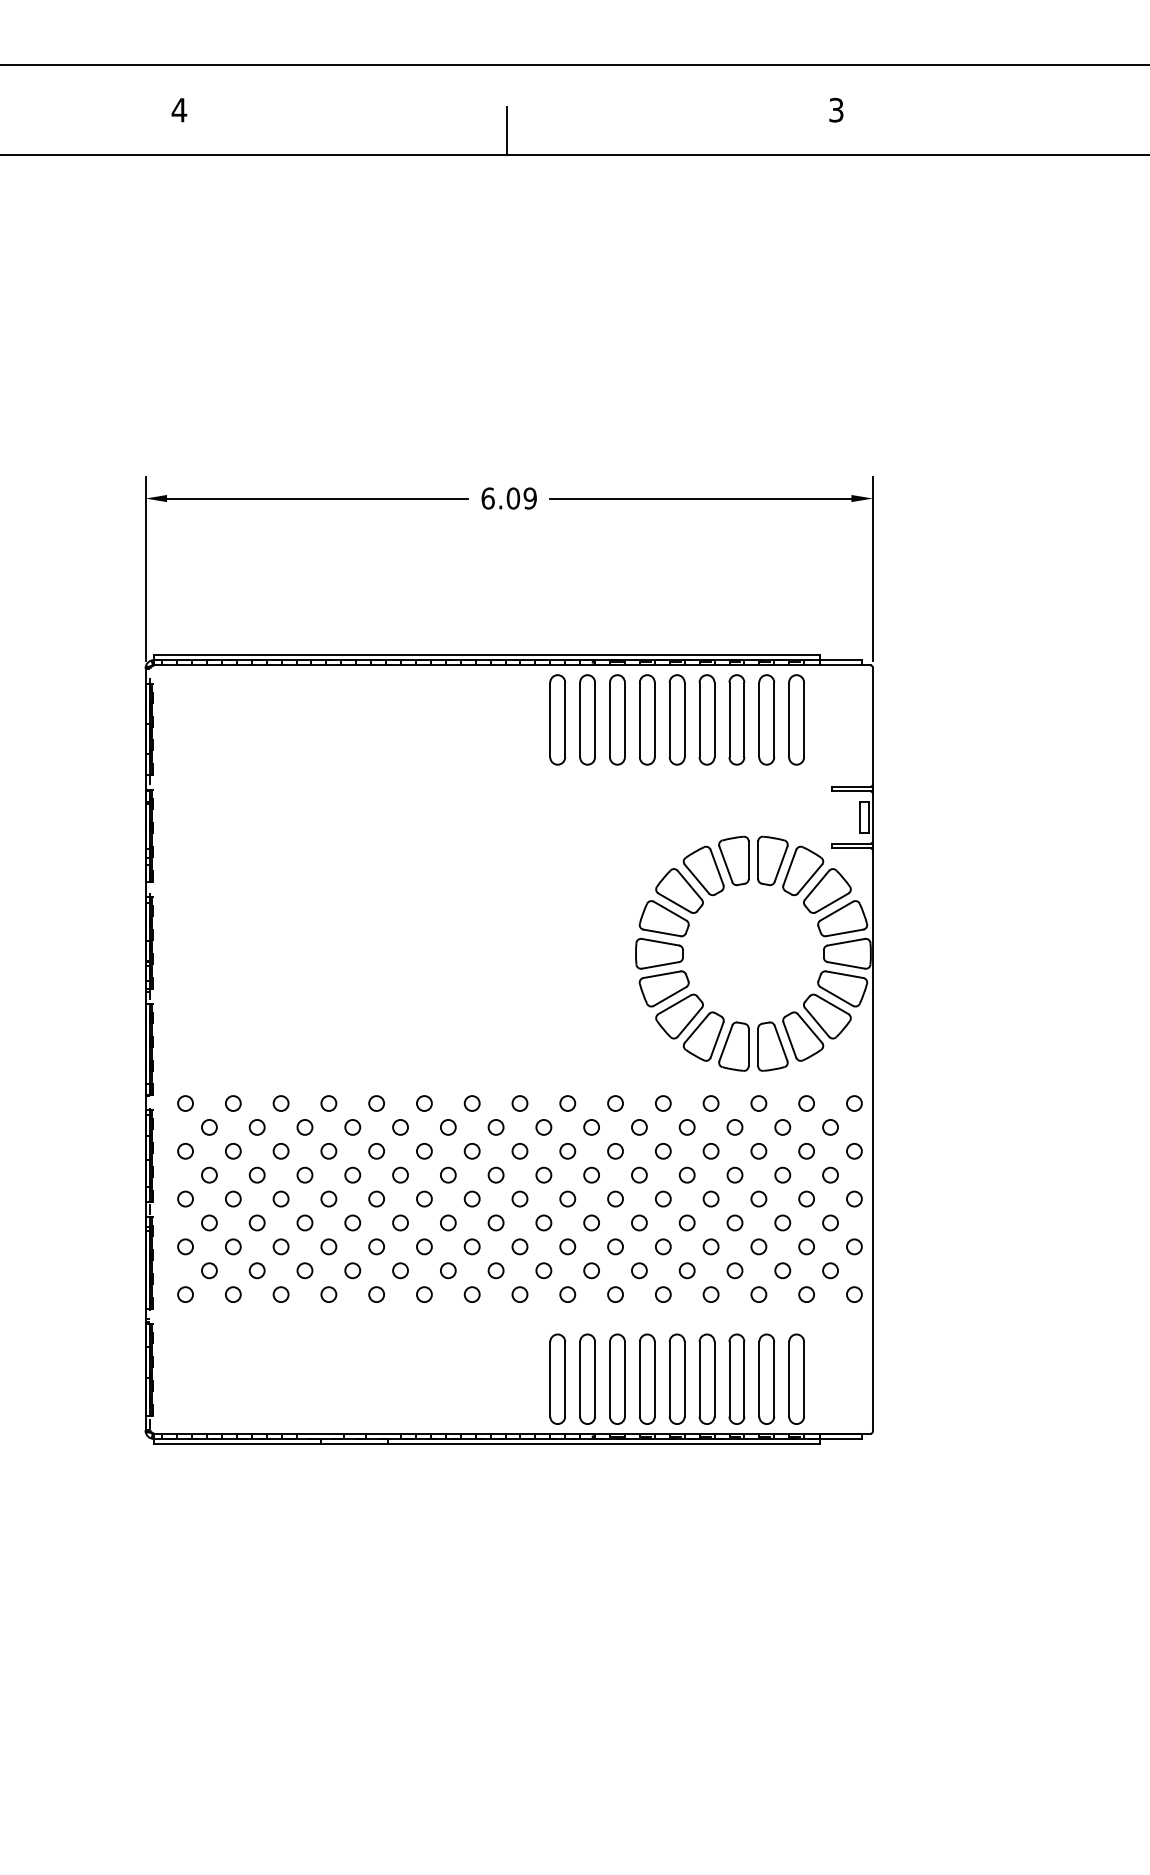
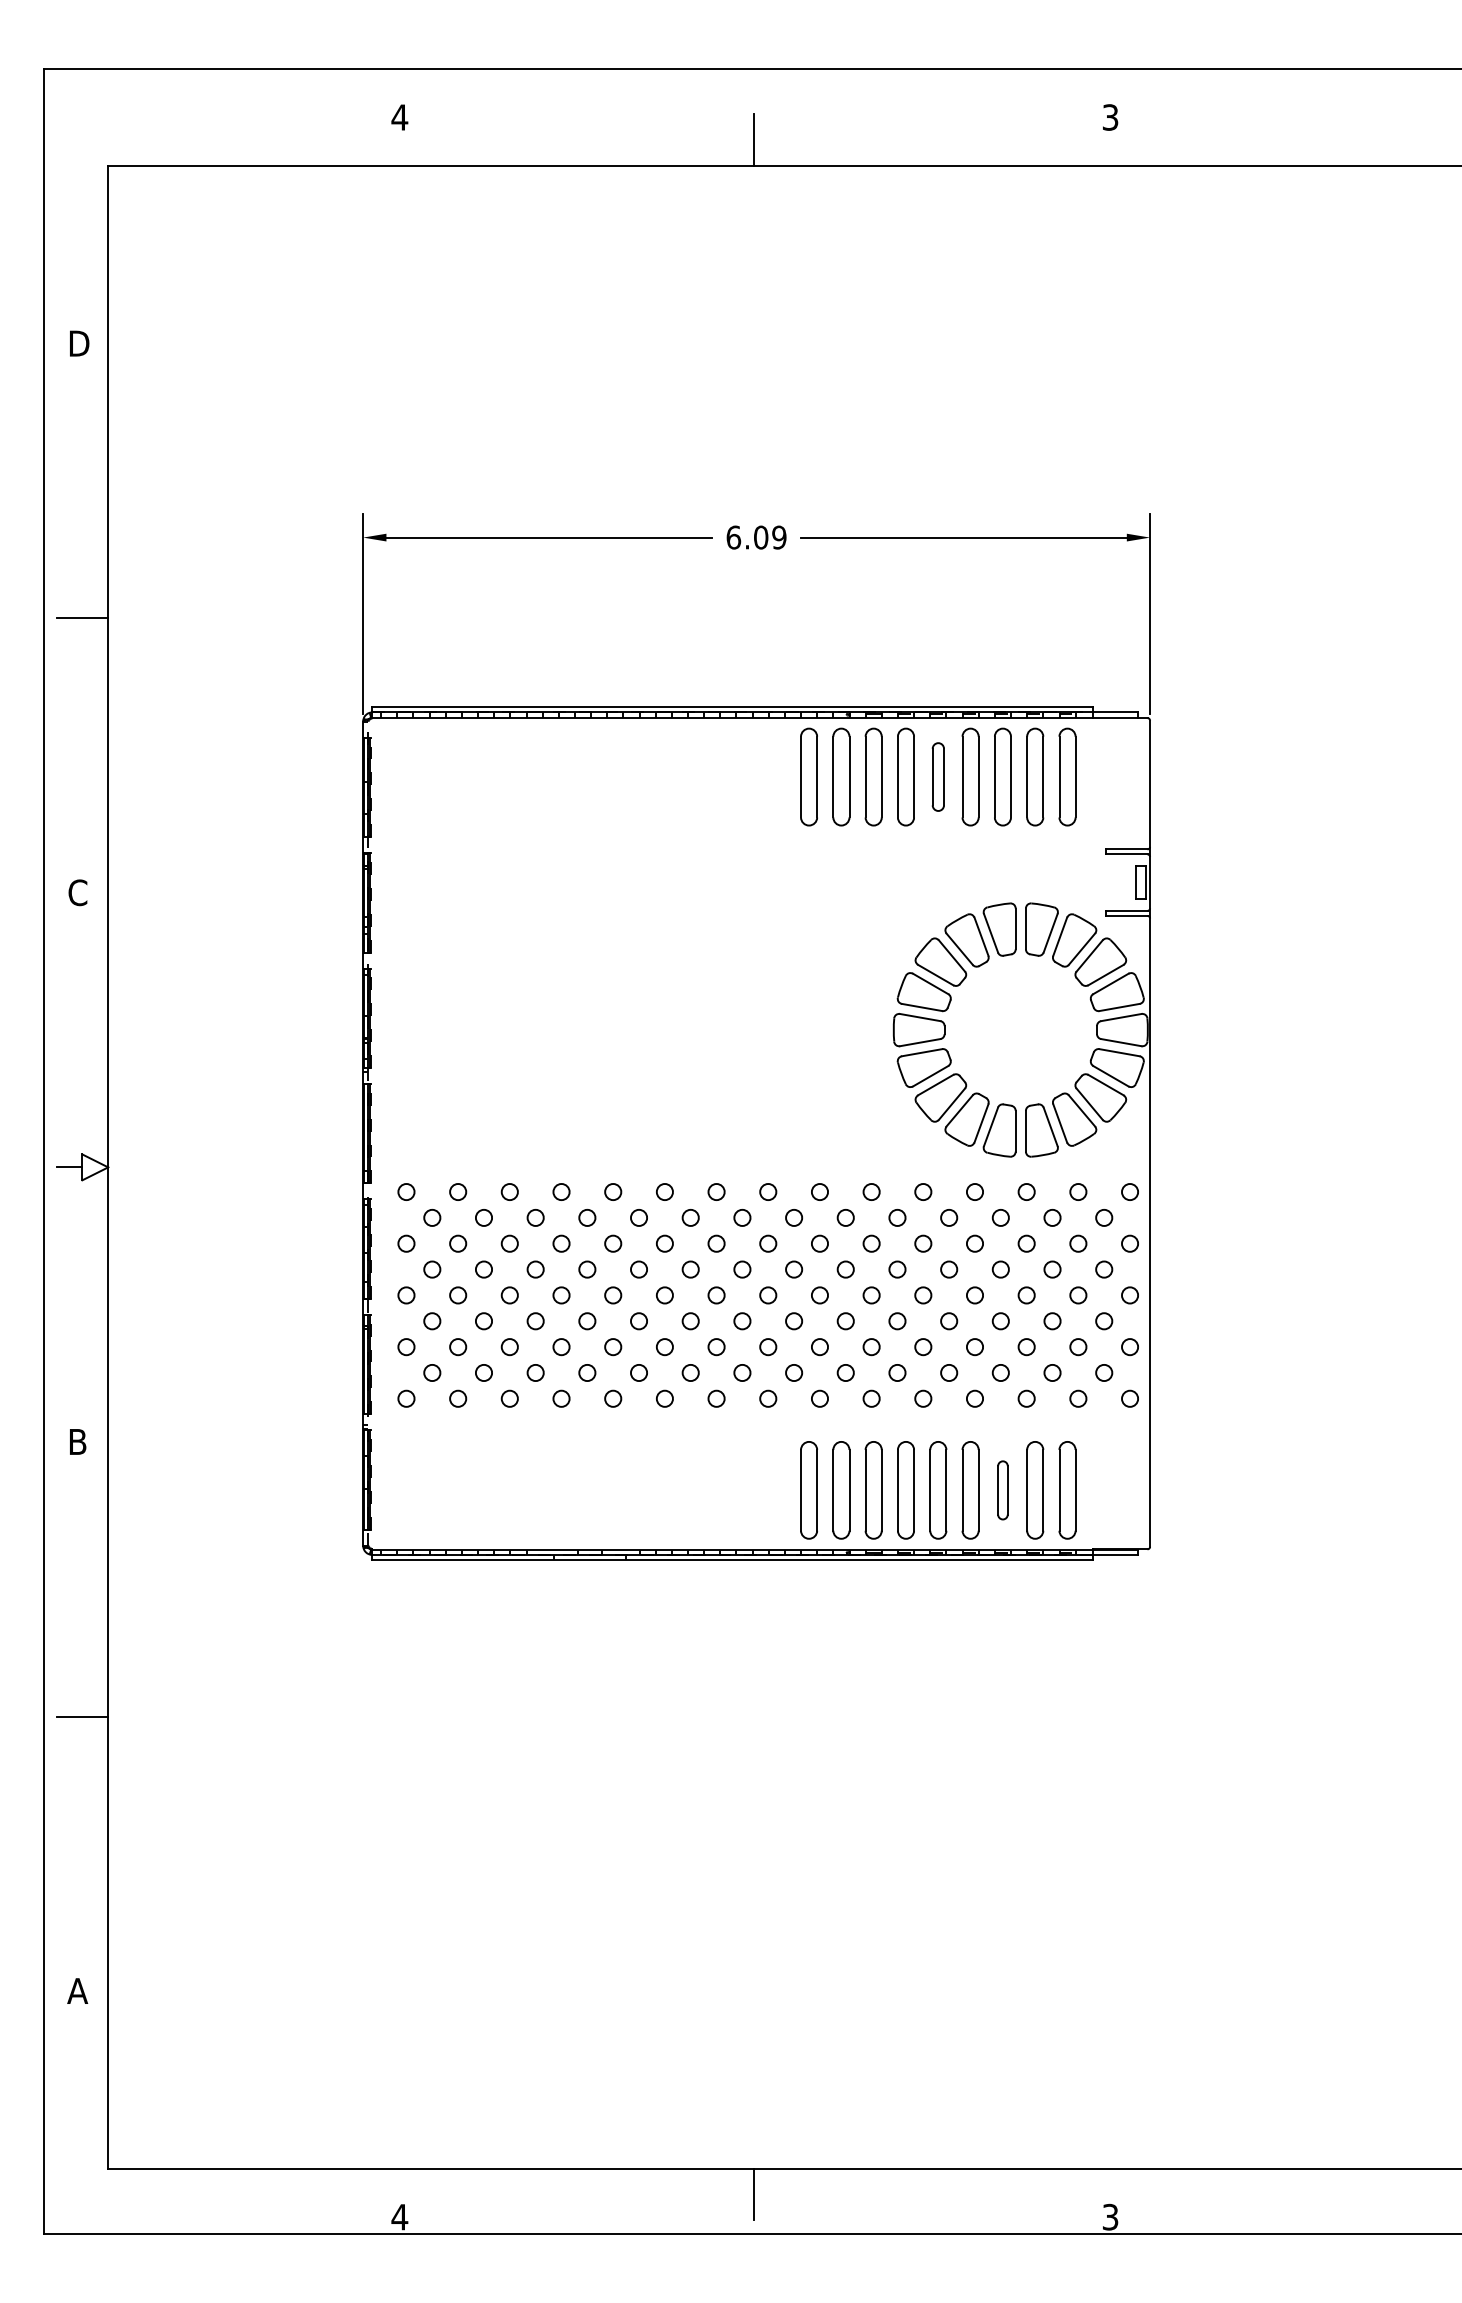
part: (677, 719) -> (938, 776), size x0.7
part: (736, 1379) -> (1002, 1490), size x0.6

